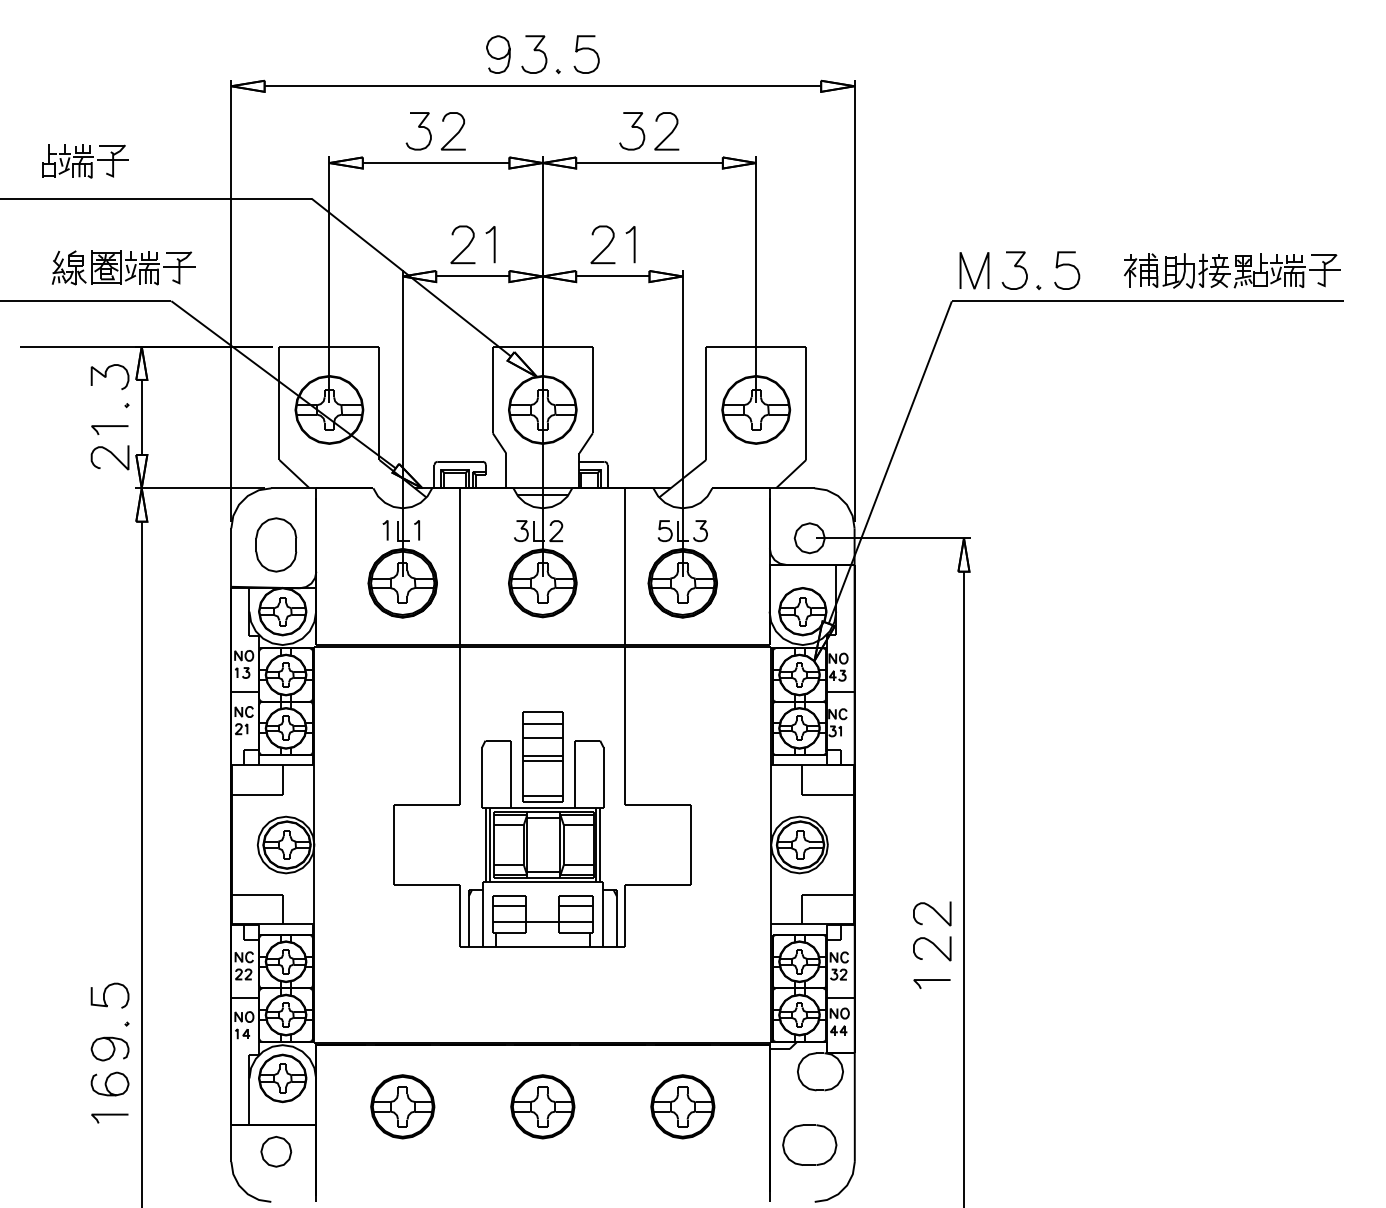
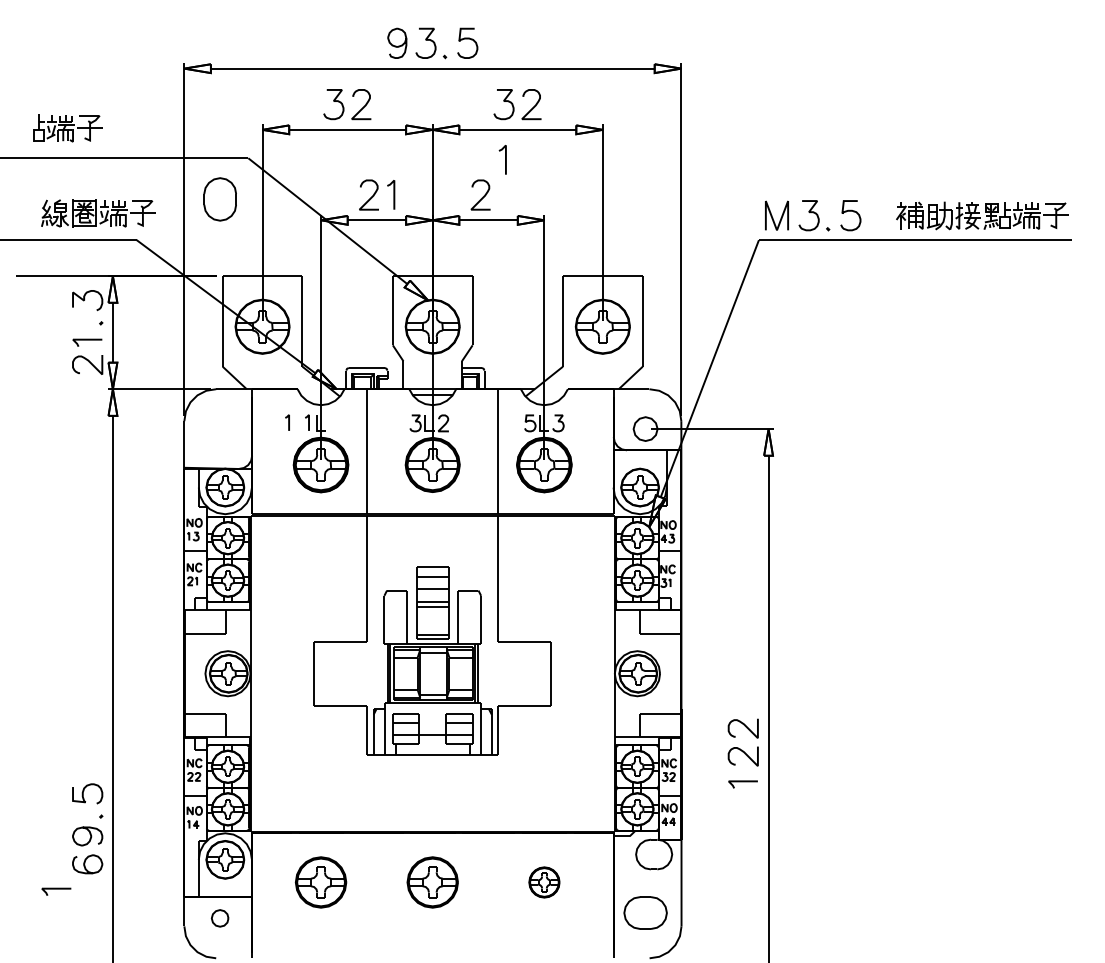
line: (634, 244) -> (505, 159), moved
line: (418, 530) -> (288, 422), moved
part: (275, 545) -> (219, 199), moved
part: (682, 1106) -> (544, 882), size x0.6
line: (109, 1115) -> (56, 889), moved
part: (275, 1151) -> (219, 918), size x0.7

